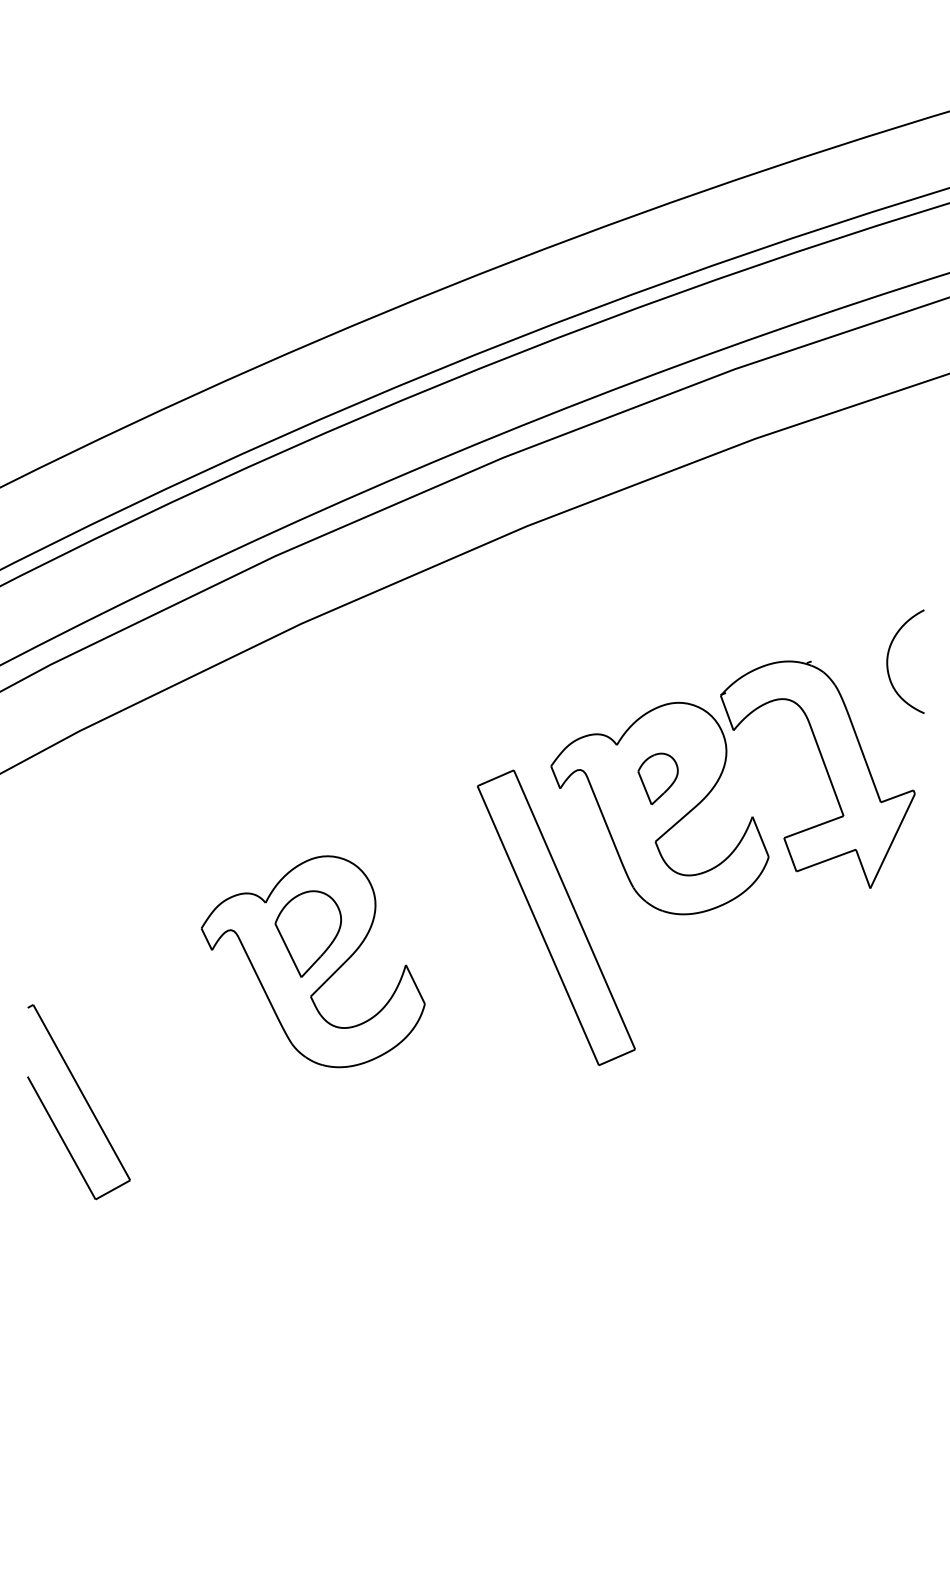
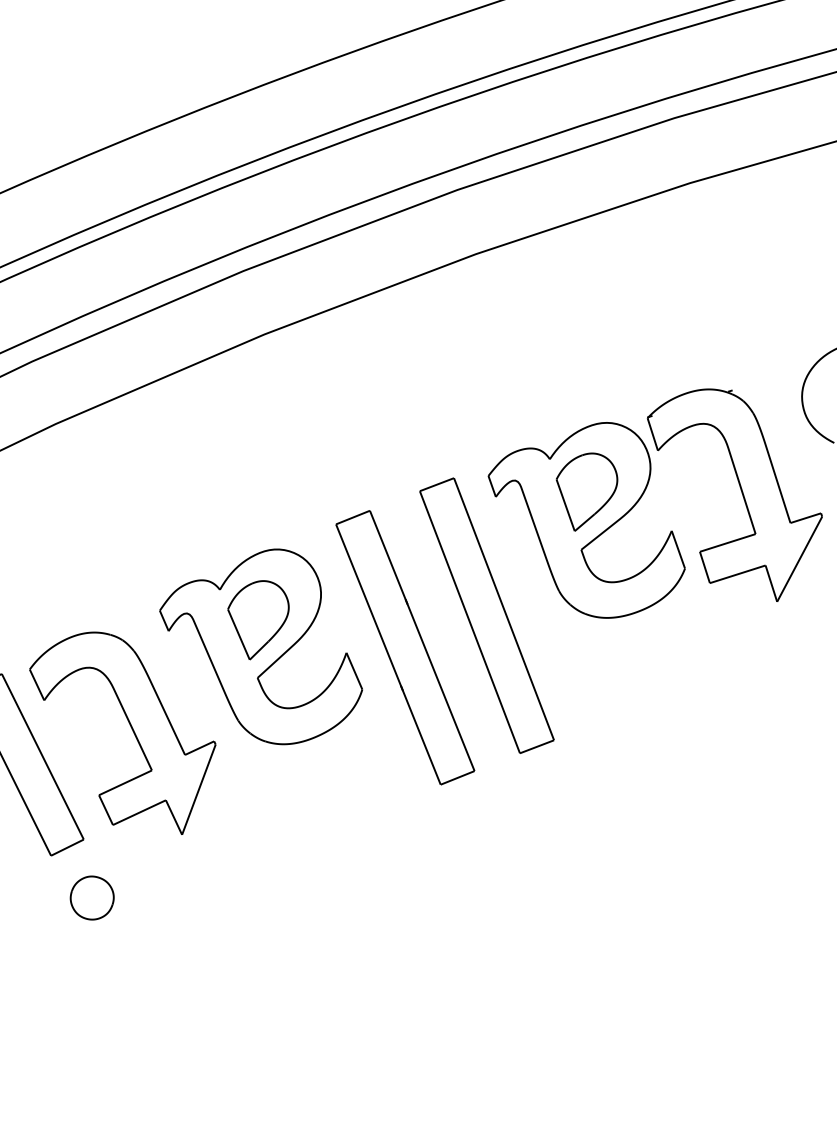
part: (657, 778) -> (585, 491), size x1.67
part: (469, 956) -> (405, 647), added
part: (175, 1056) -> (130, 727), added
part: (142, 1243) -> (92, 898), added

